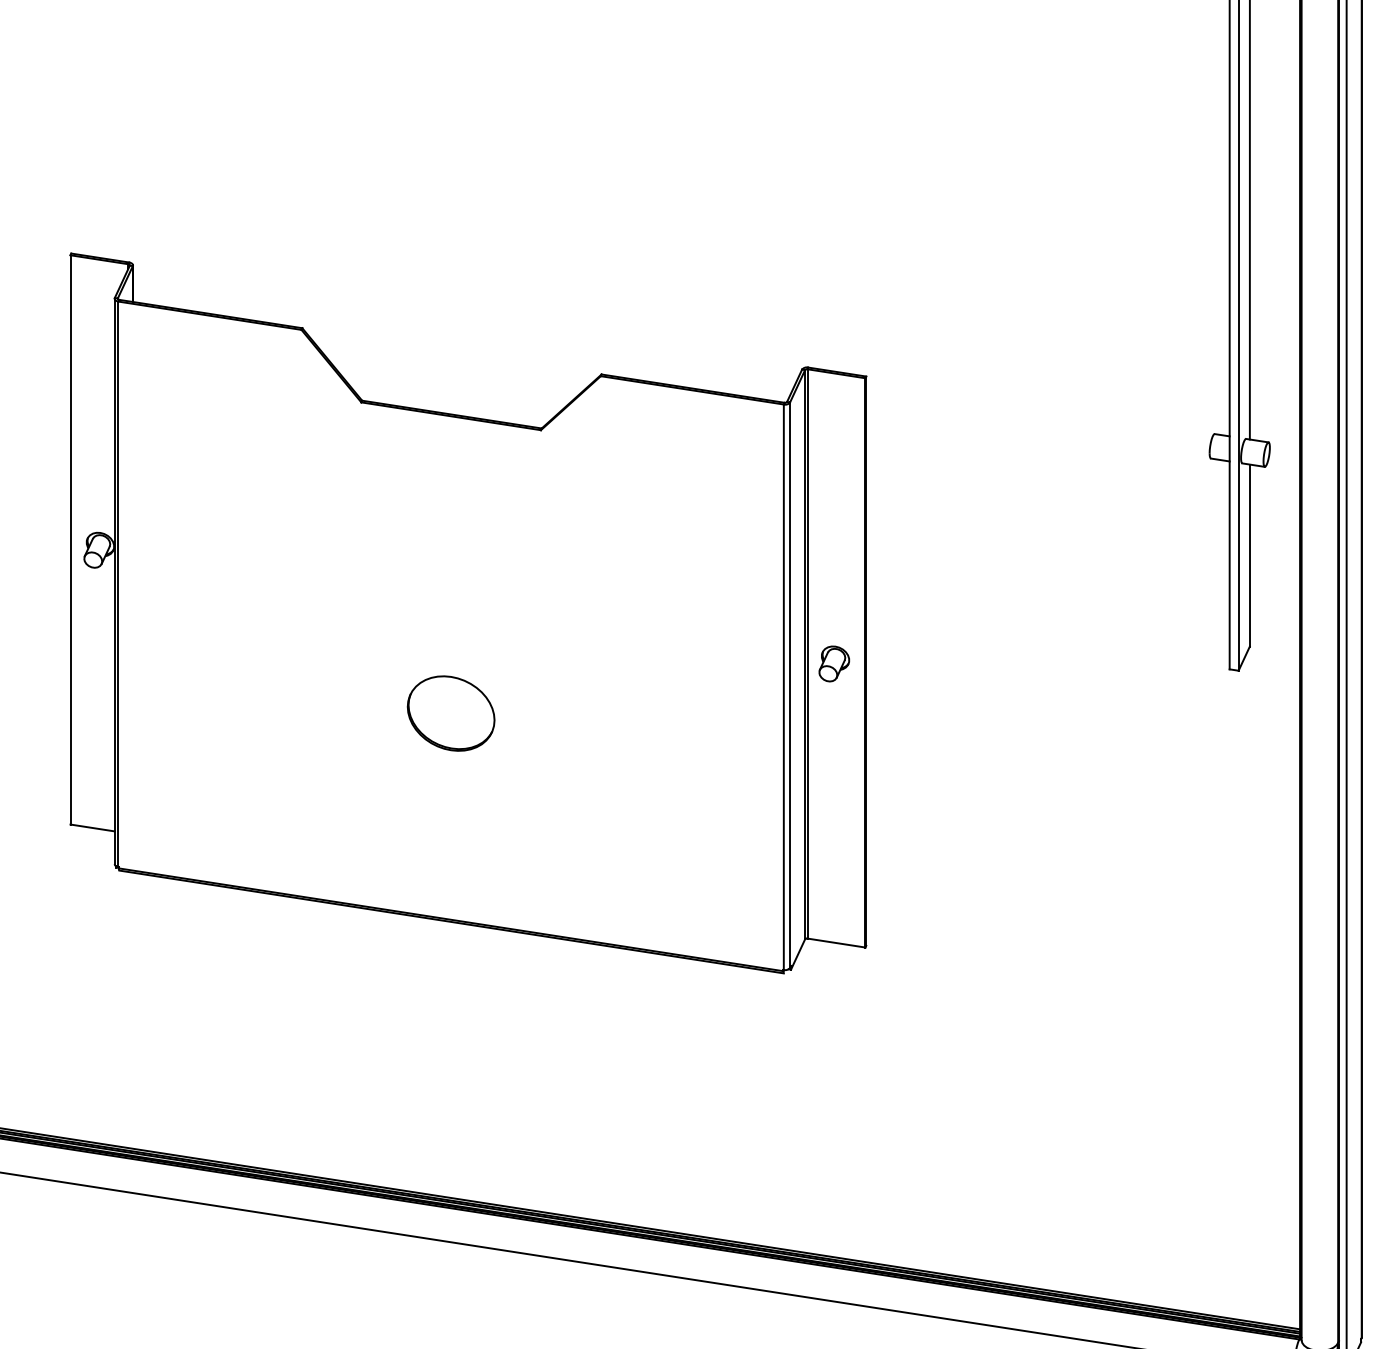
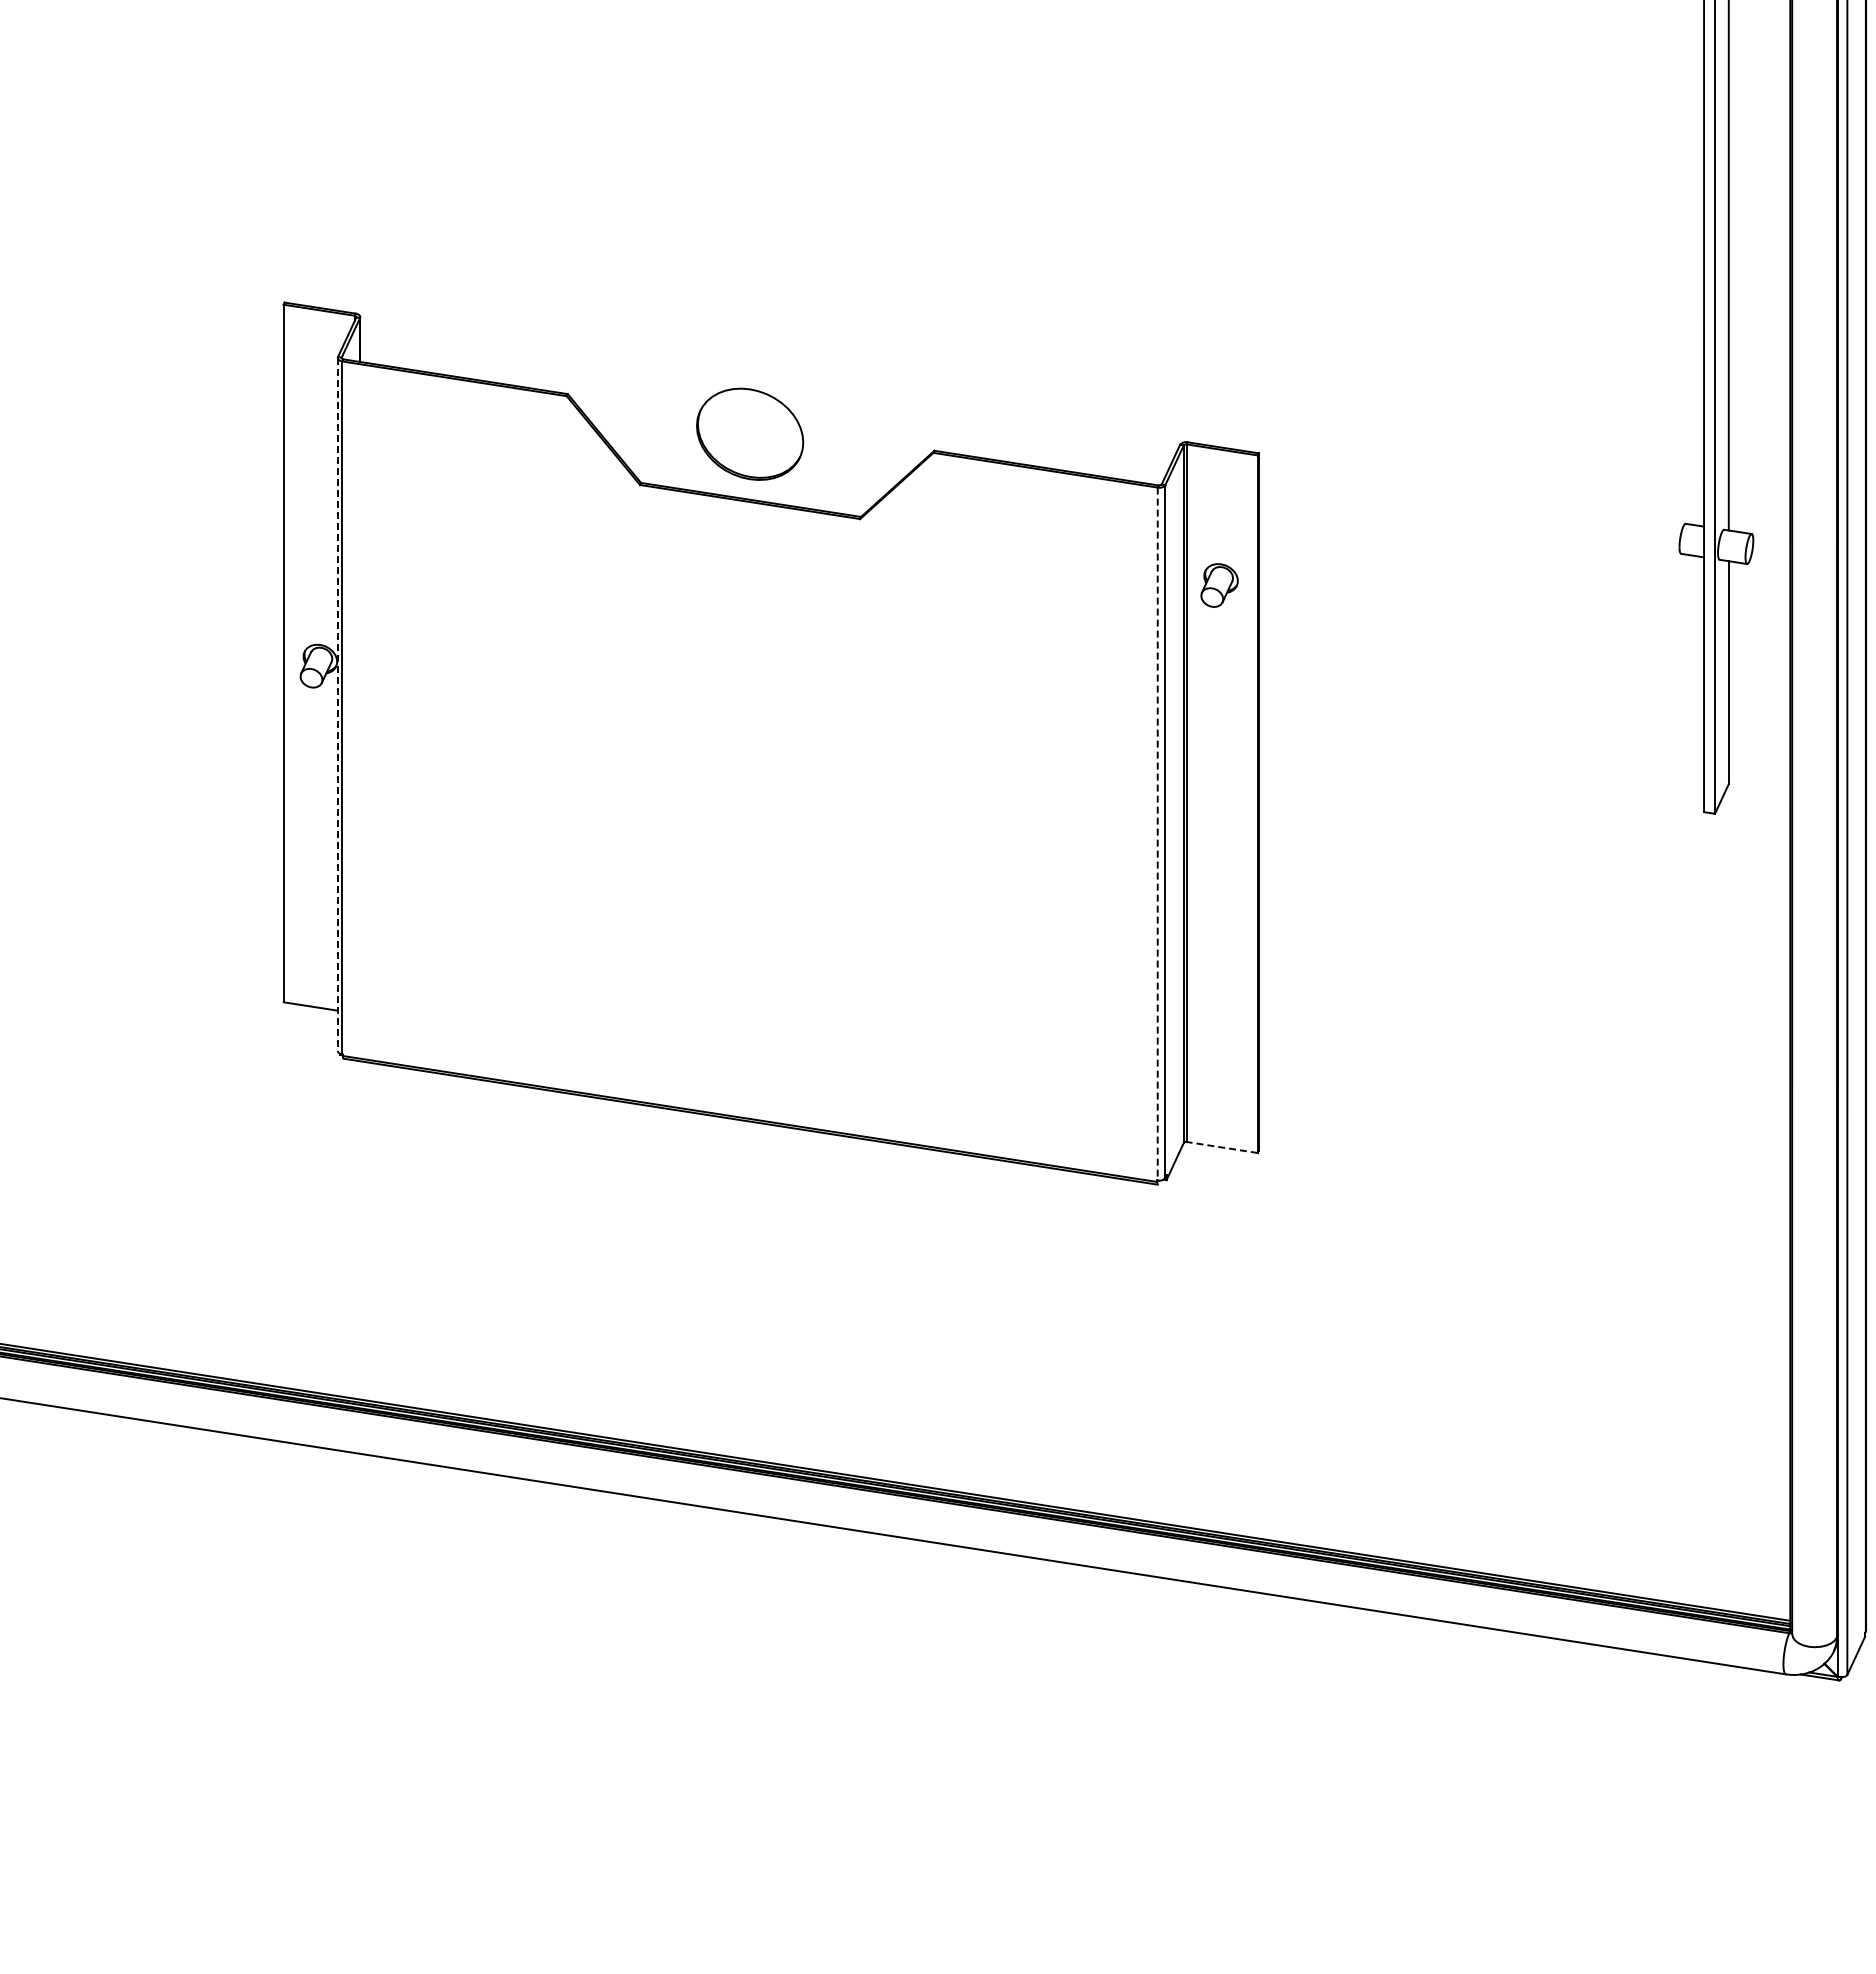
line: (114, 581) -> (337, 704), solid -> dashed
part: (834, 663) -> (1219, 585), moved
line: (783, 687) -> (1157, 834), solid -> dashed
part: (451, 712) -> (750, 433), moved
line: (836, 943) -> (1222, 1147), solid -> dashed

